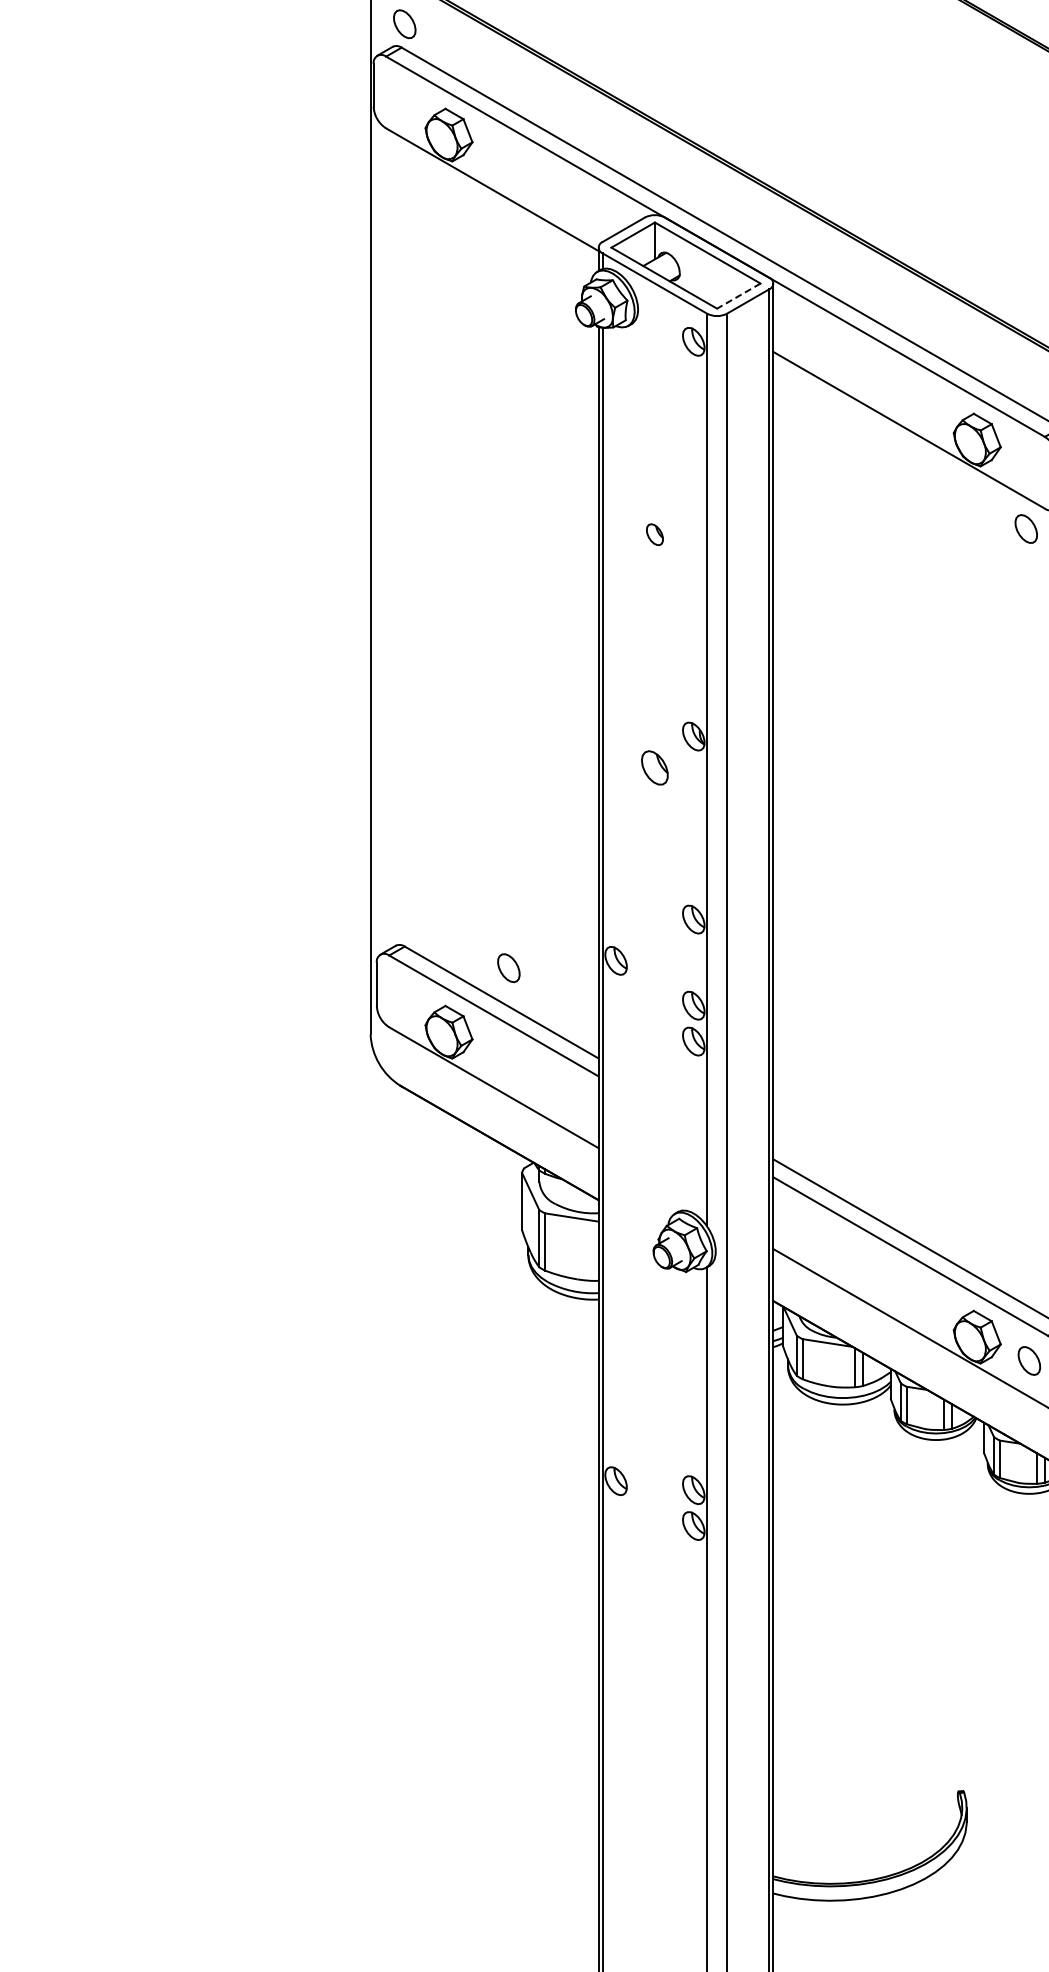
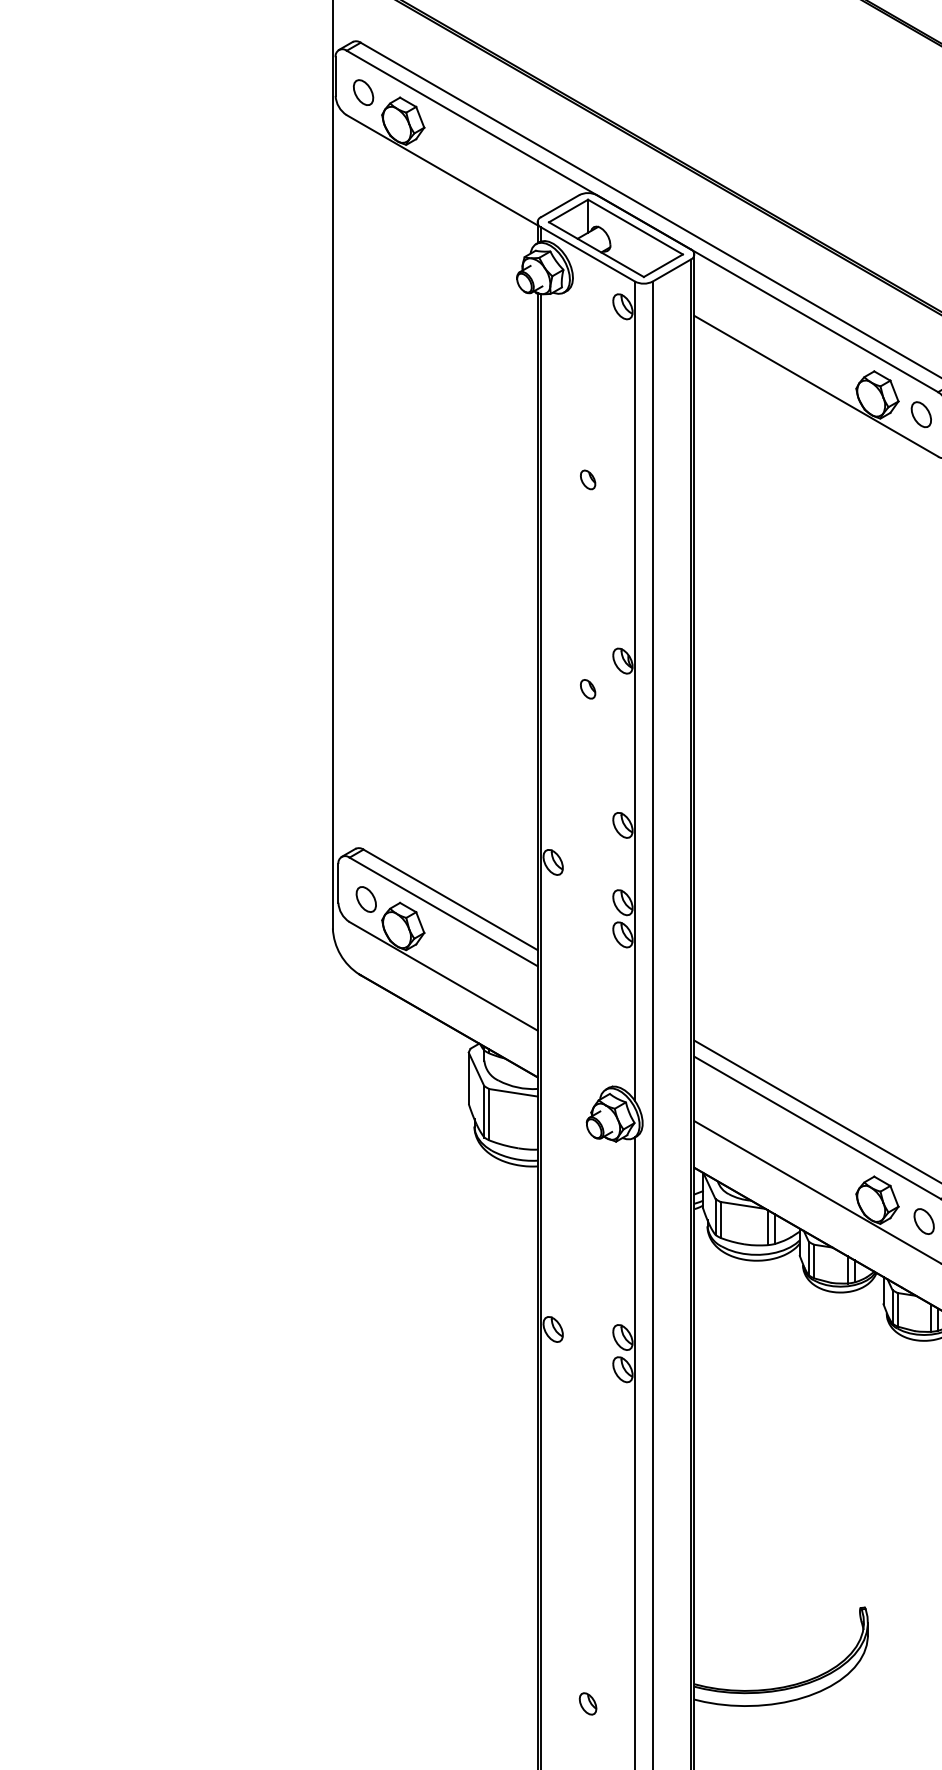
part: (404, 24) -> (363, 92), moved
line: (738, 296) -> (663, 266), dashed -> solid
part: (1025, 528) -> (920, 414), moved
part: (654, 767) -> (587, 688), size x0.62
part: (508, 967) -> (365, 898), moved
part: (654, 1898) -> (587, 1704), added

